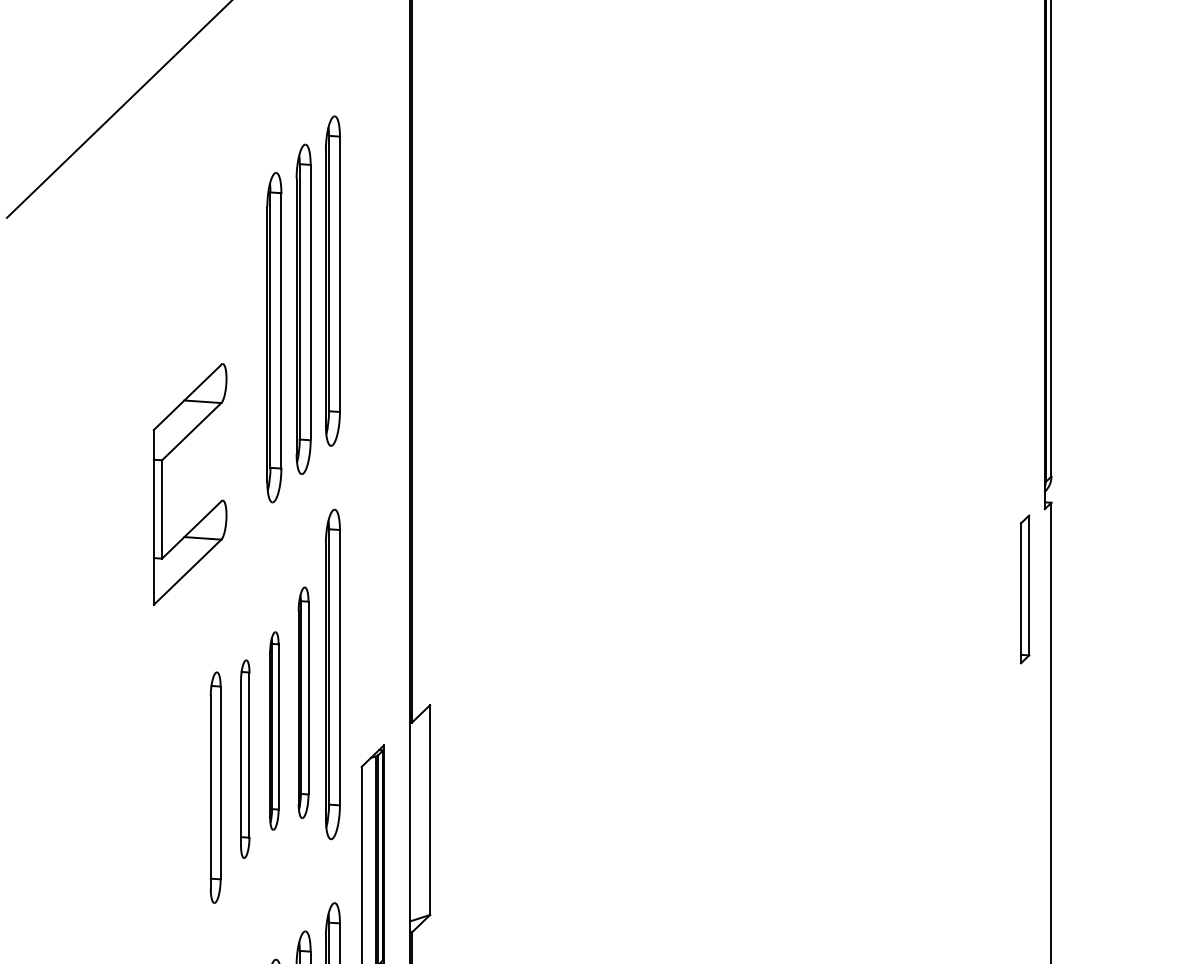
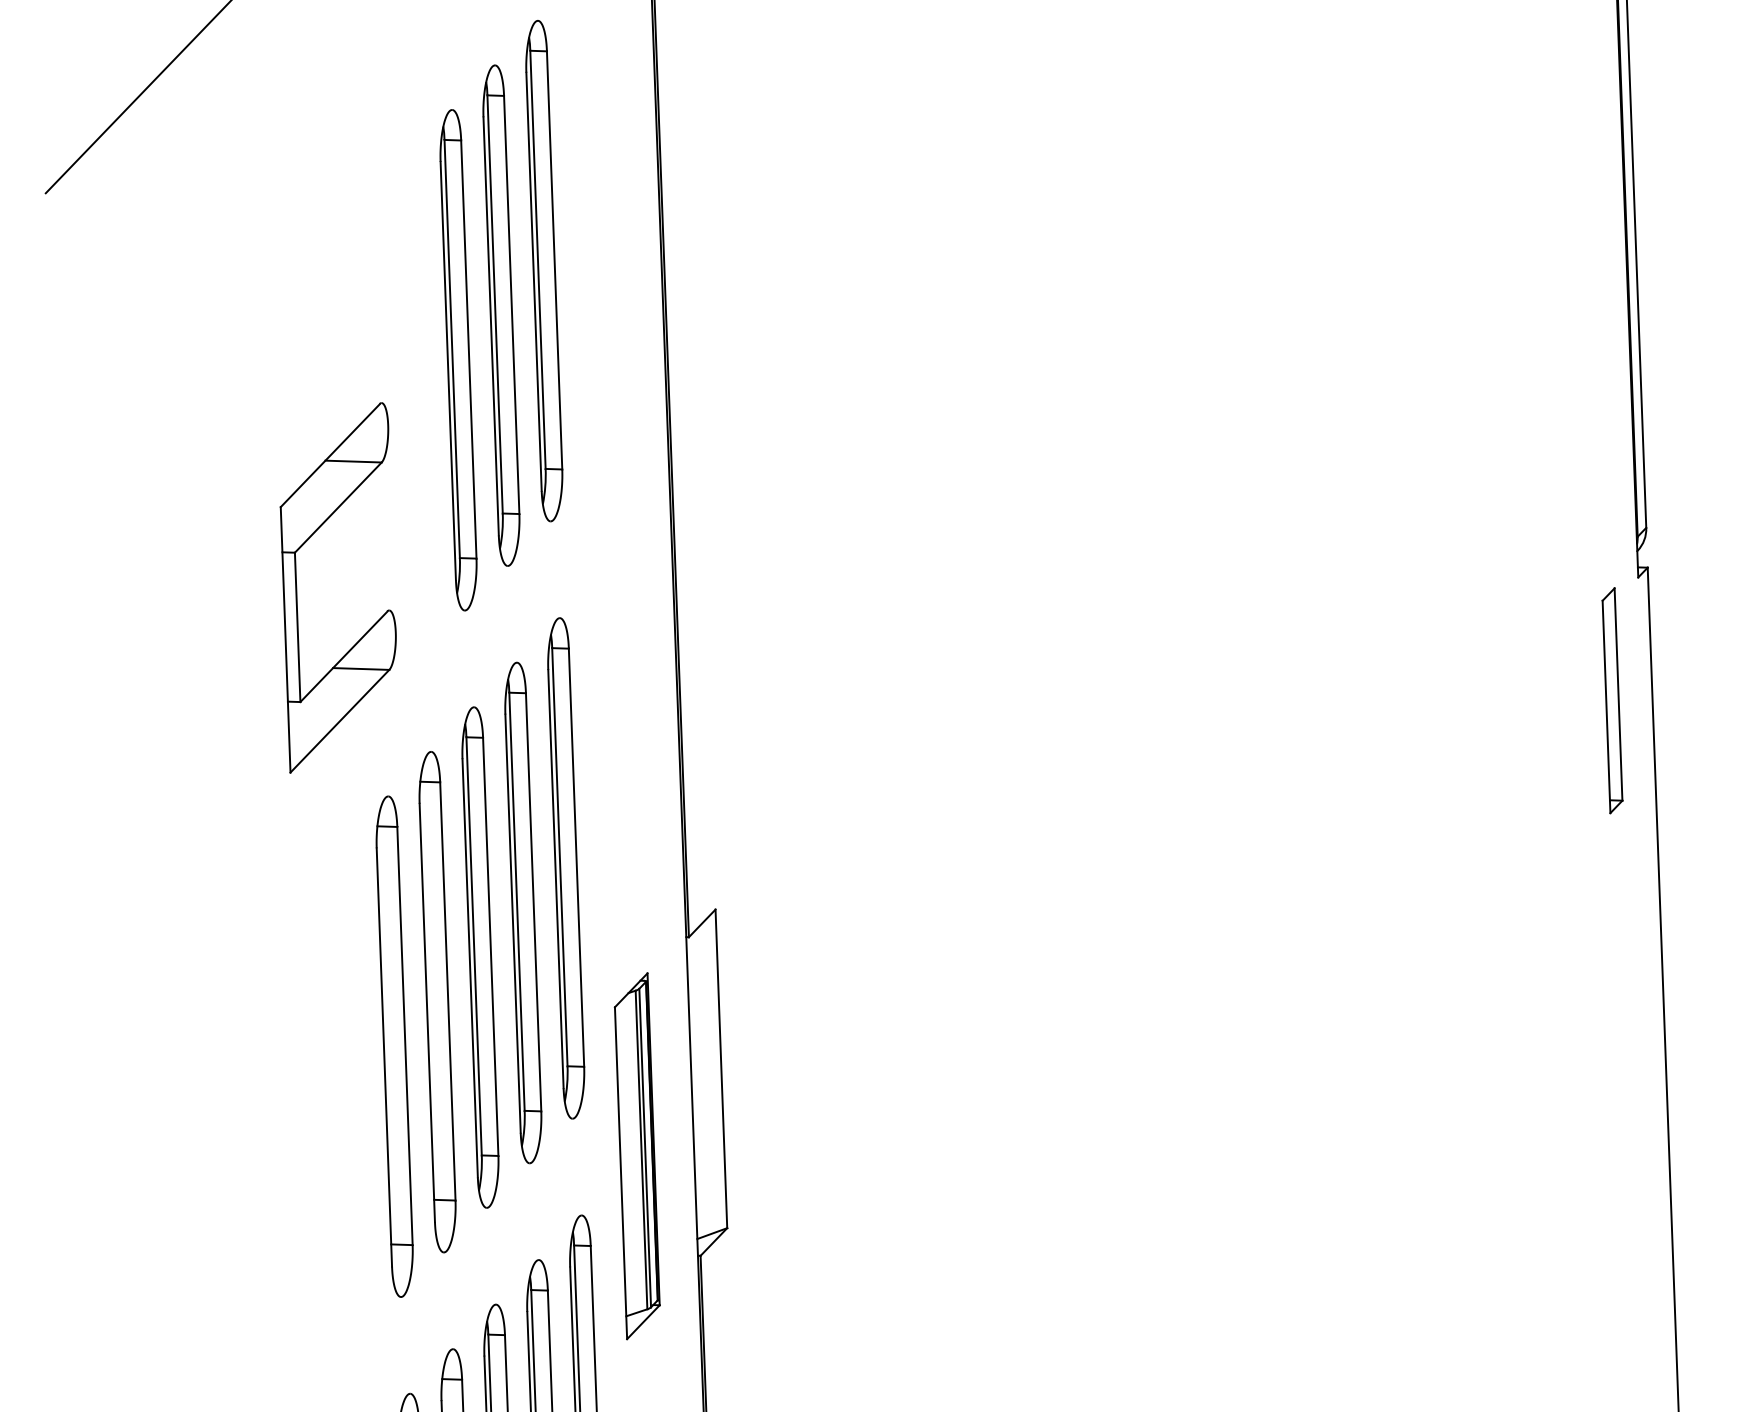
part: (303, 702) -> (523, 912), size x1.43
part: (274, 730) -> (480, 956), size x1.67
part: (245, 758) -> (438, 1000), size x1.67
part: (215, 787) -> (394, 1046), size x1.43

